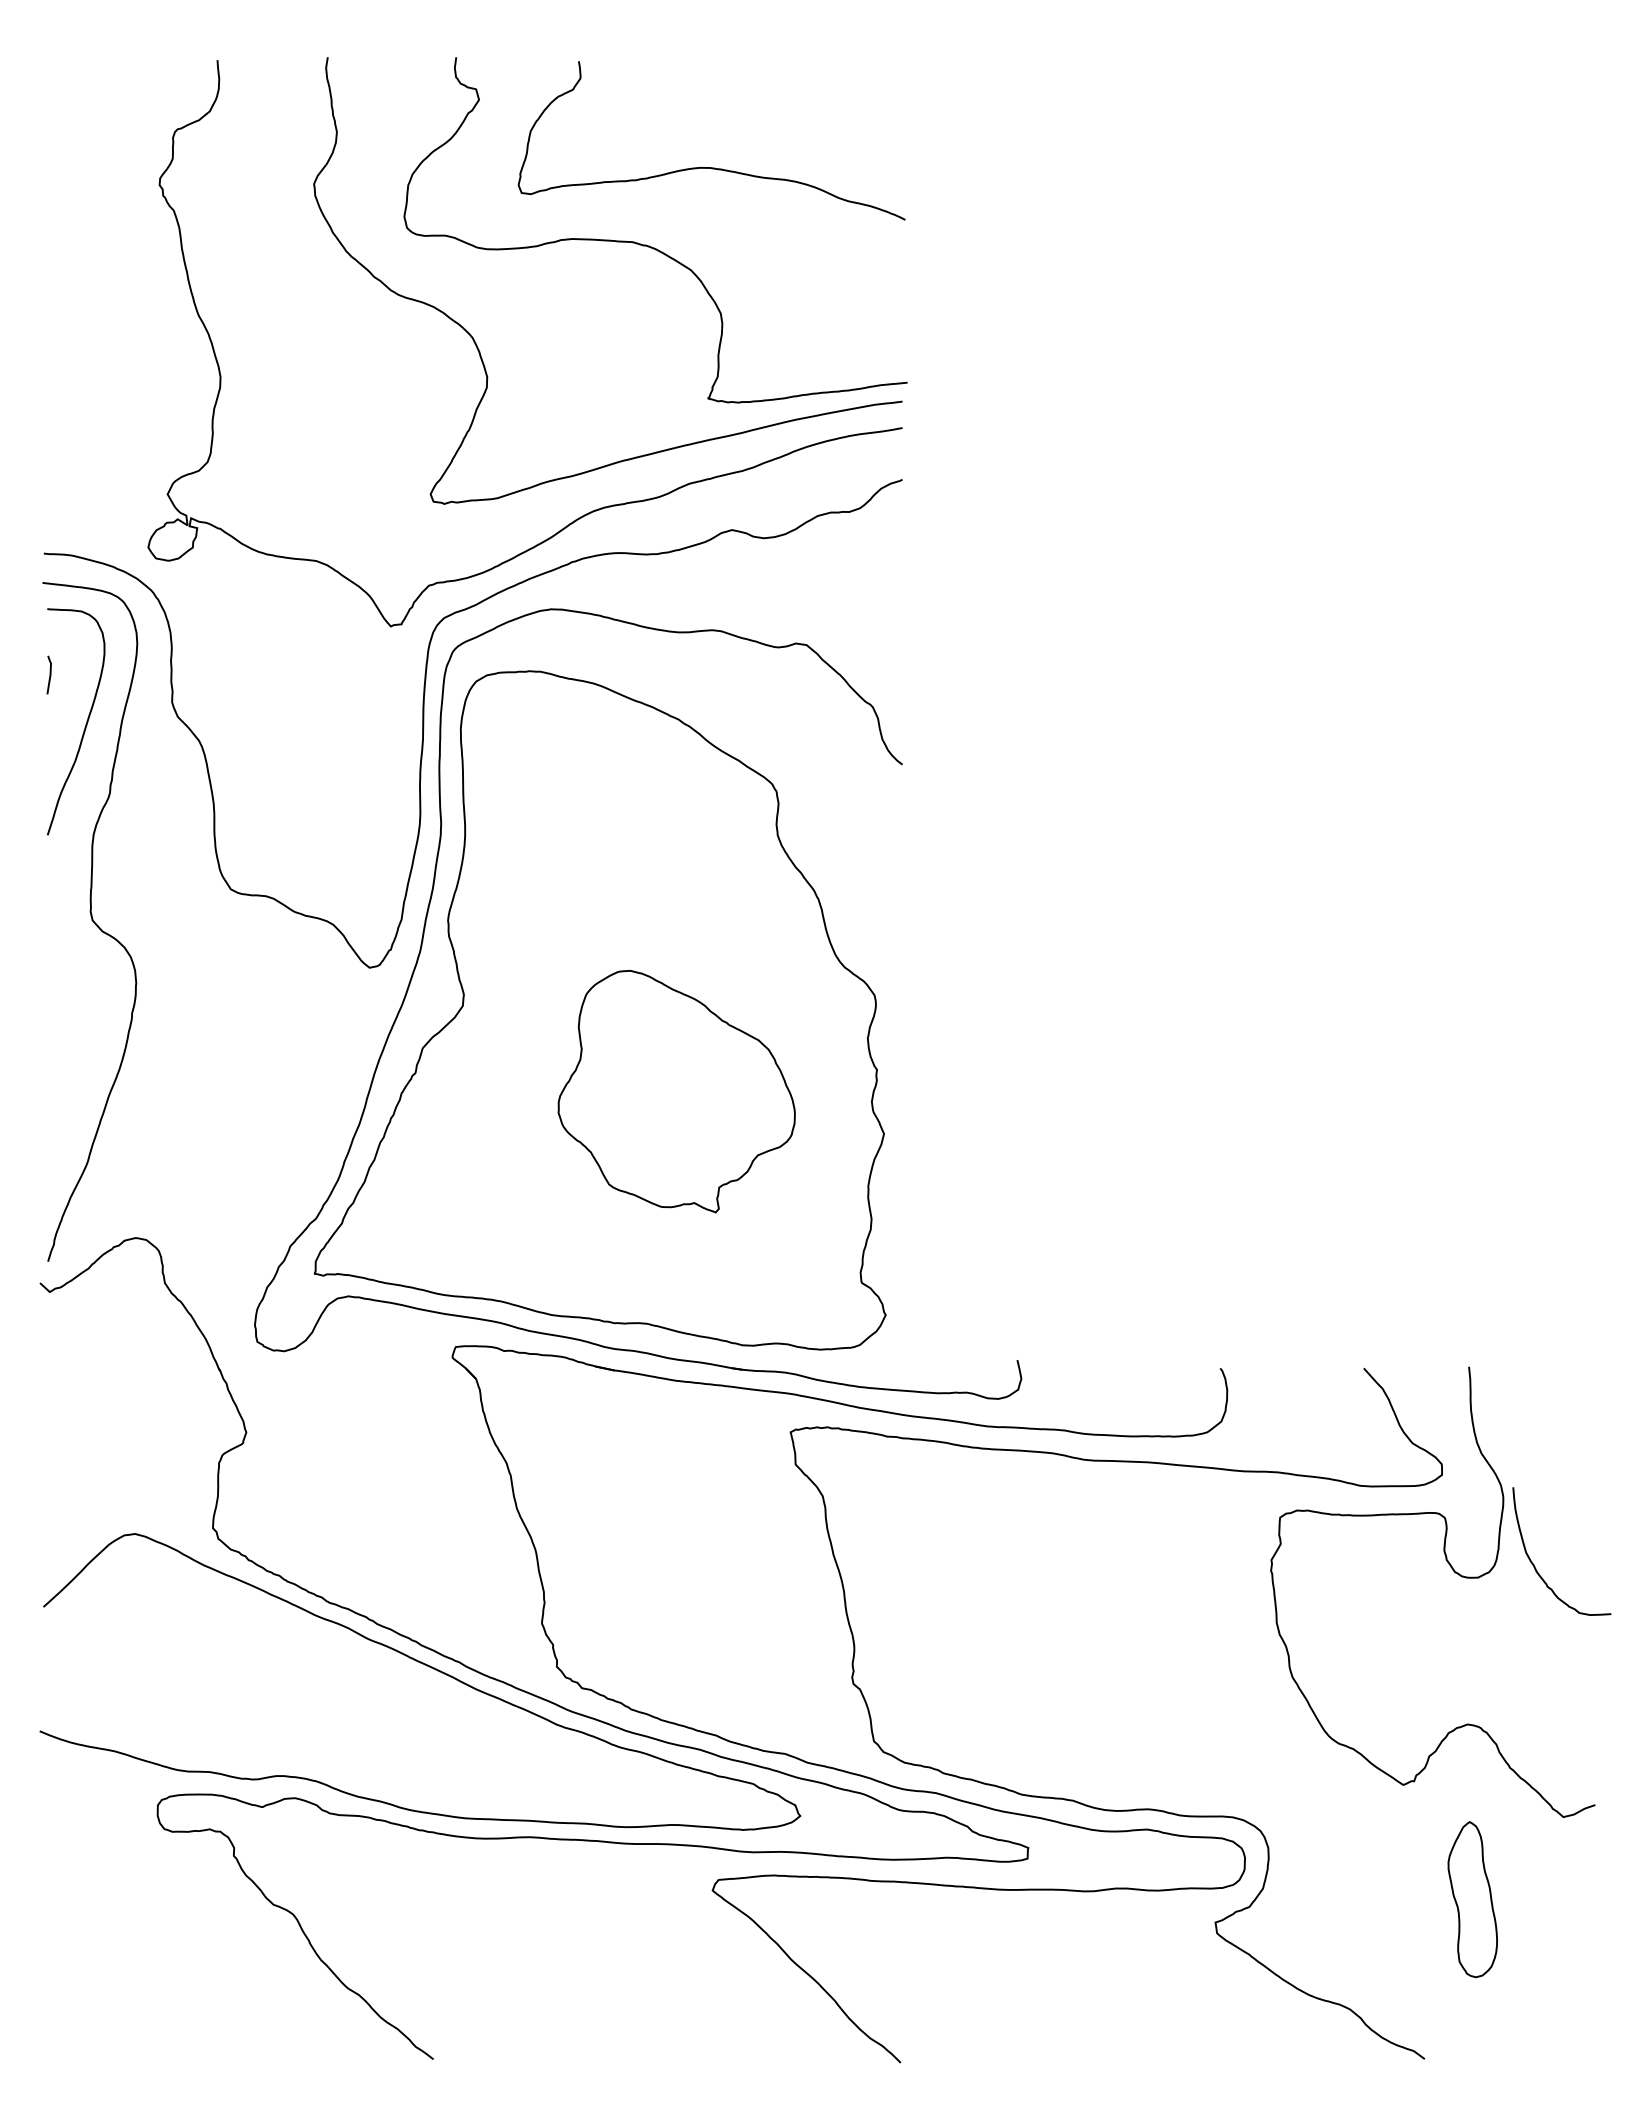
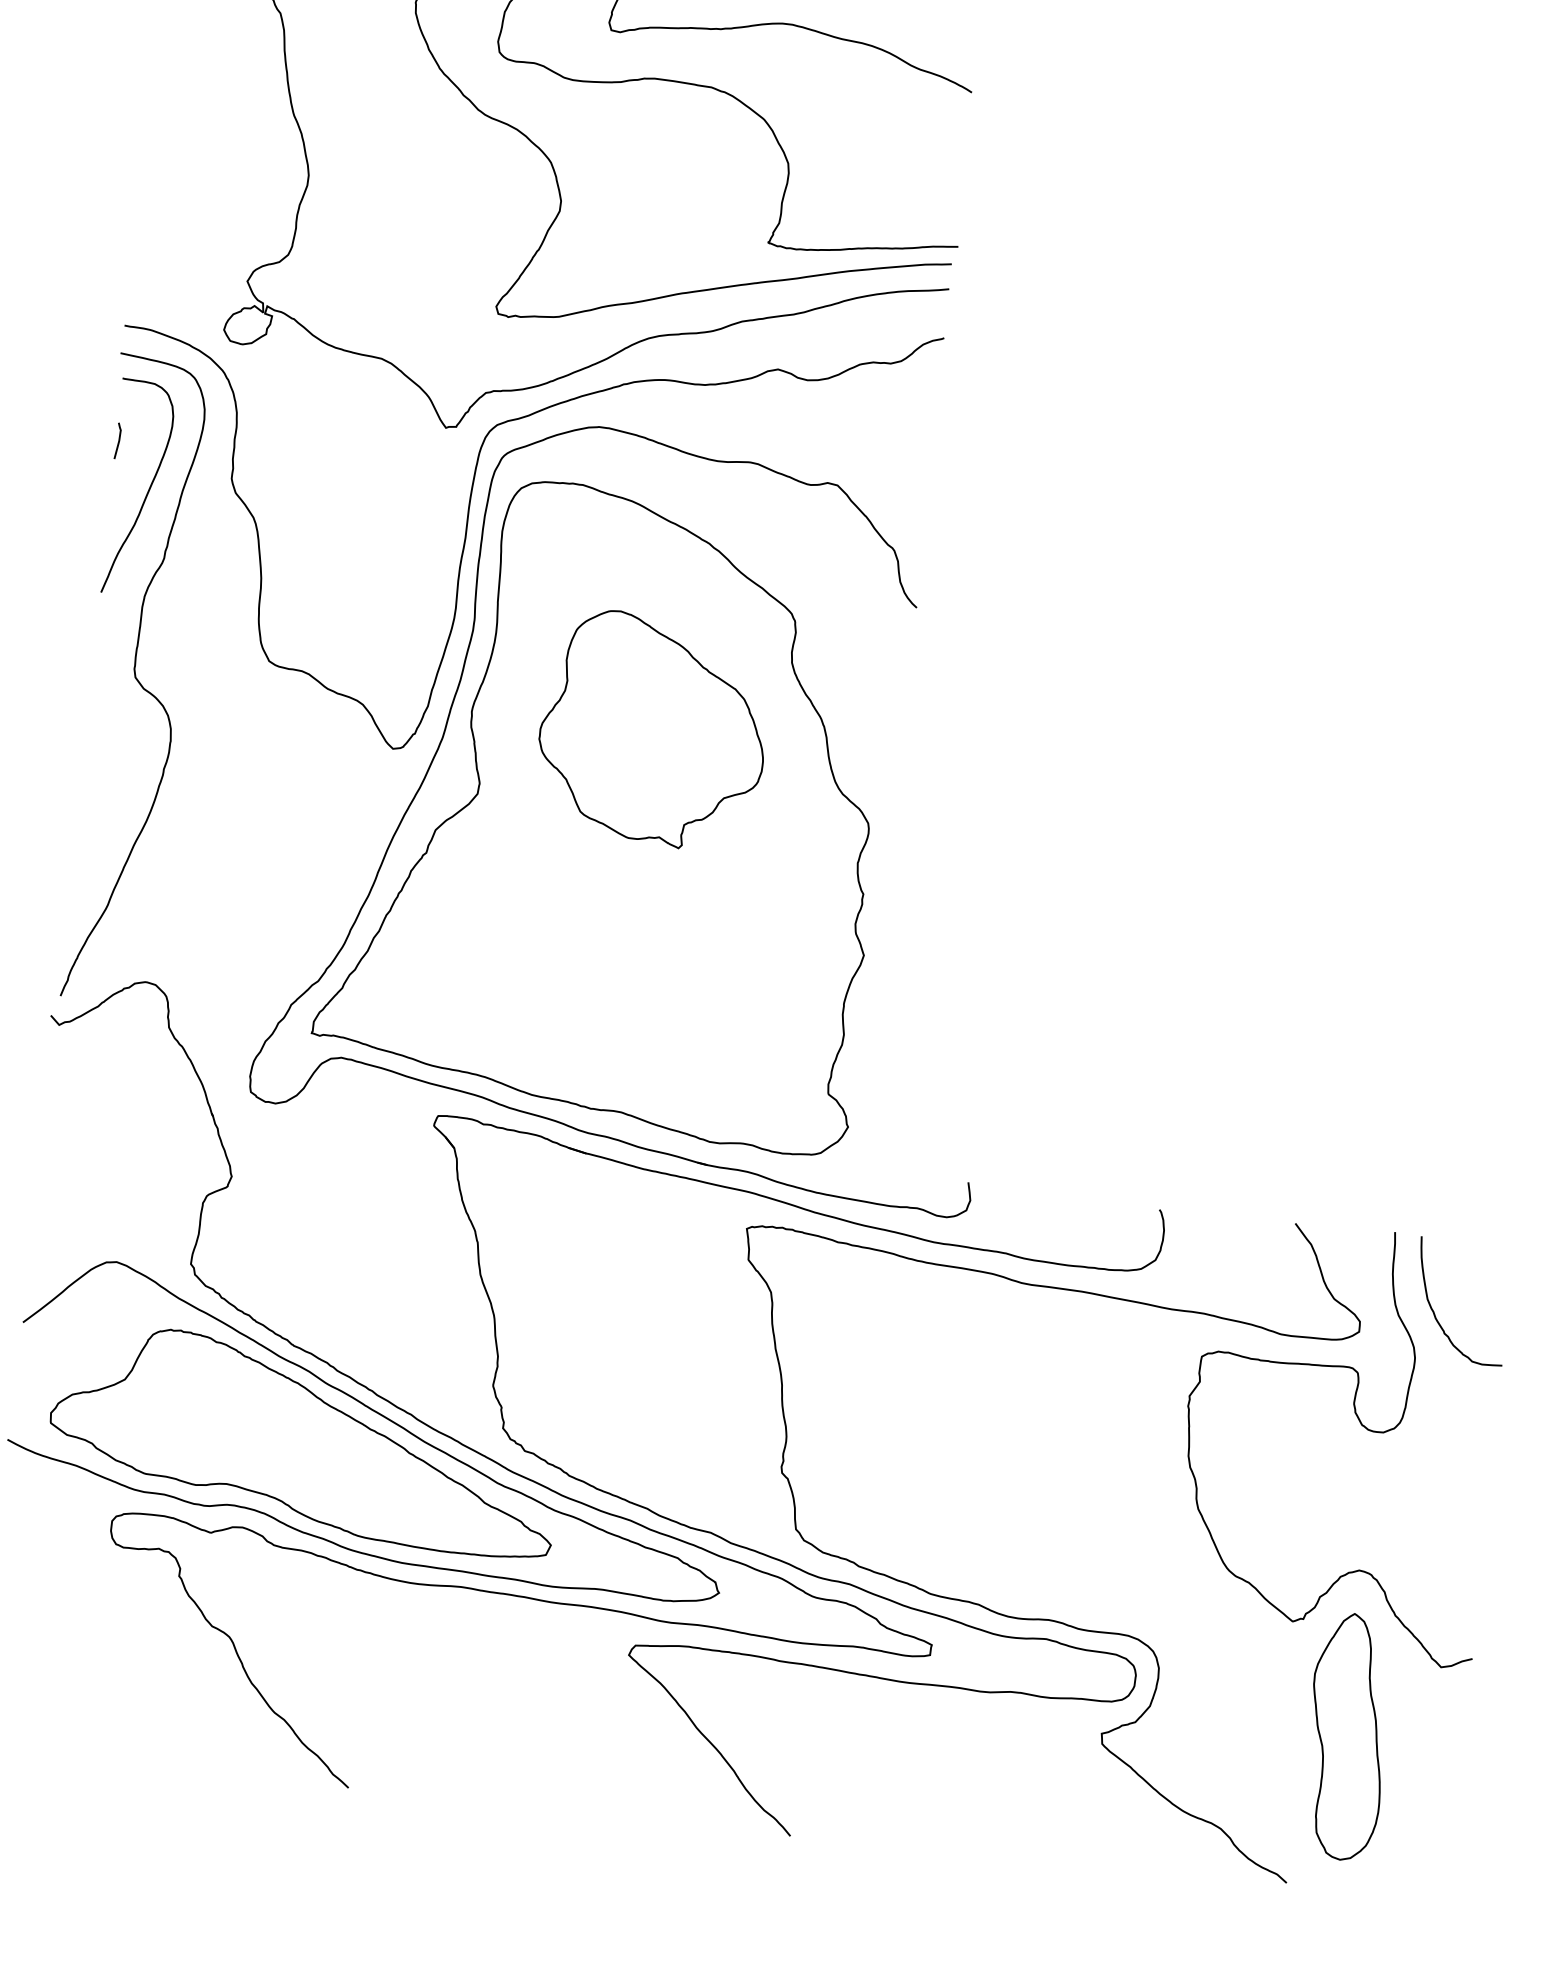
part: (676, 1091) -> (652, 730), moved
curve: (1534, 1564) -> (1434, 1311), moved
part: (350, 1699) -> (304, 1439), added
part: (1472, 1899) -> (1347, 1736), size x1.67

